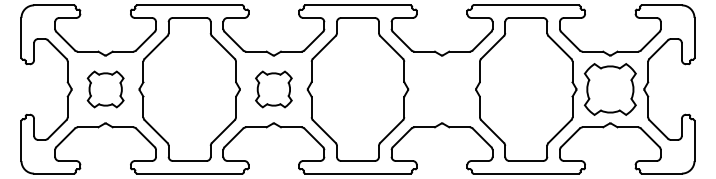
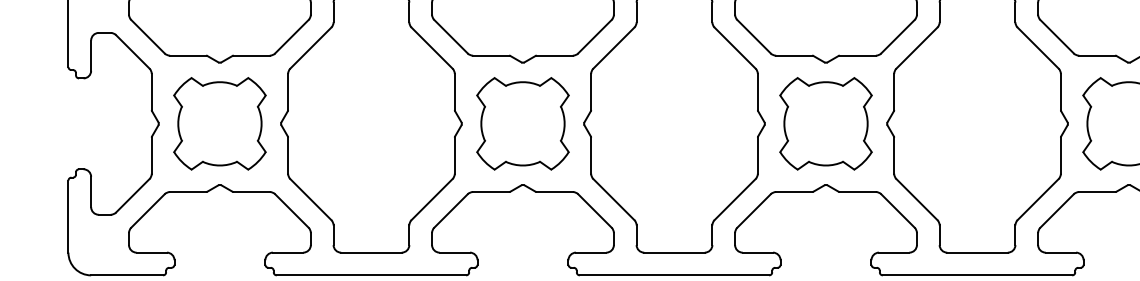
part: (105, 89) -> (219, 123), size x1.43
part: (273, 89) -> (522, 123), size x1.43
part: (441, 89) -> (824, 123), added

